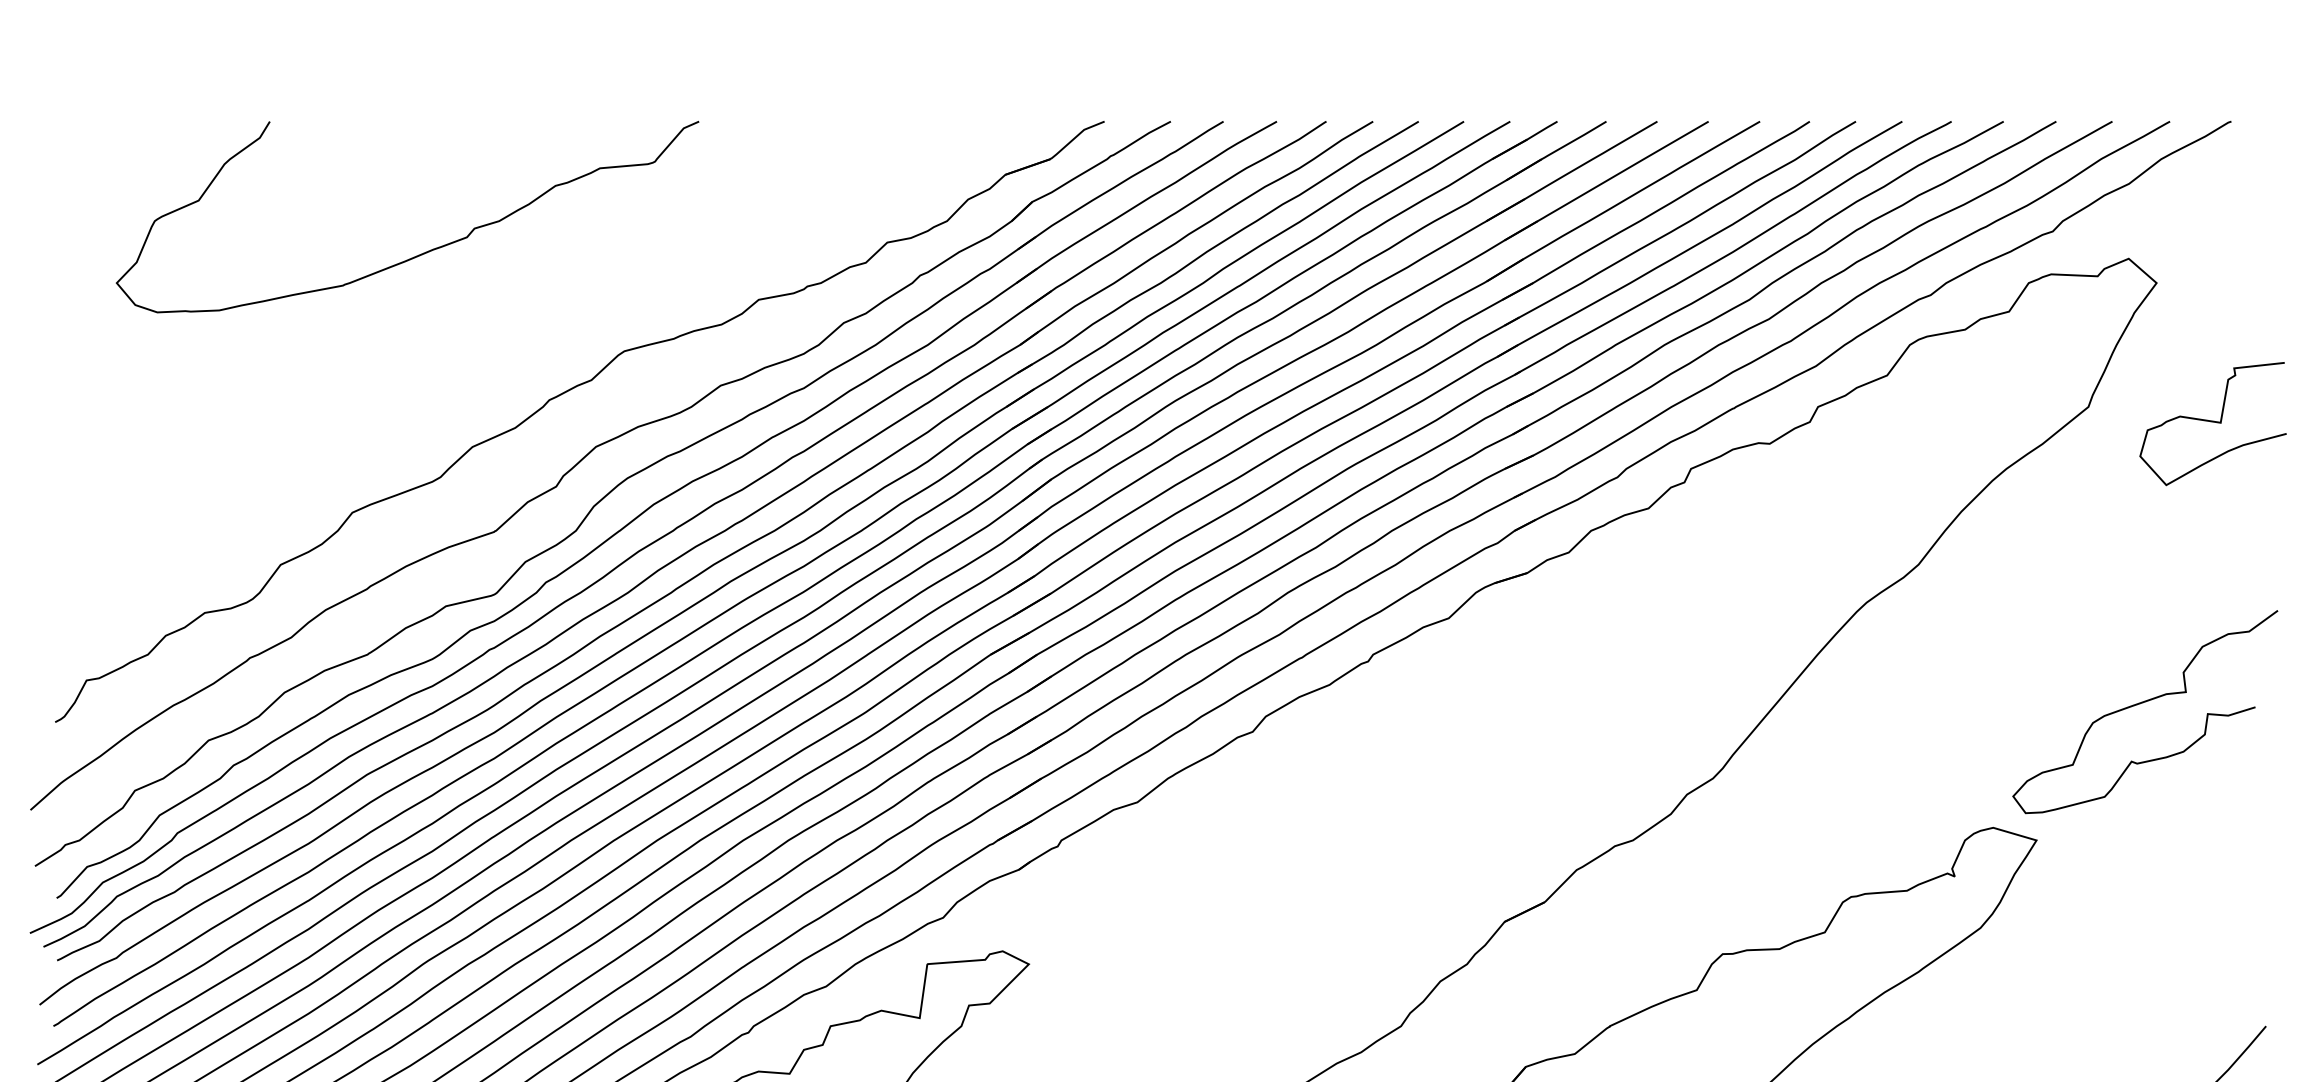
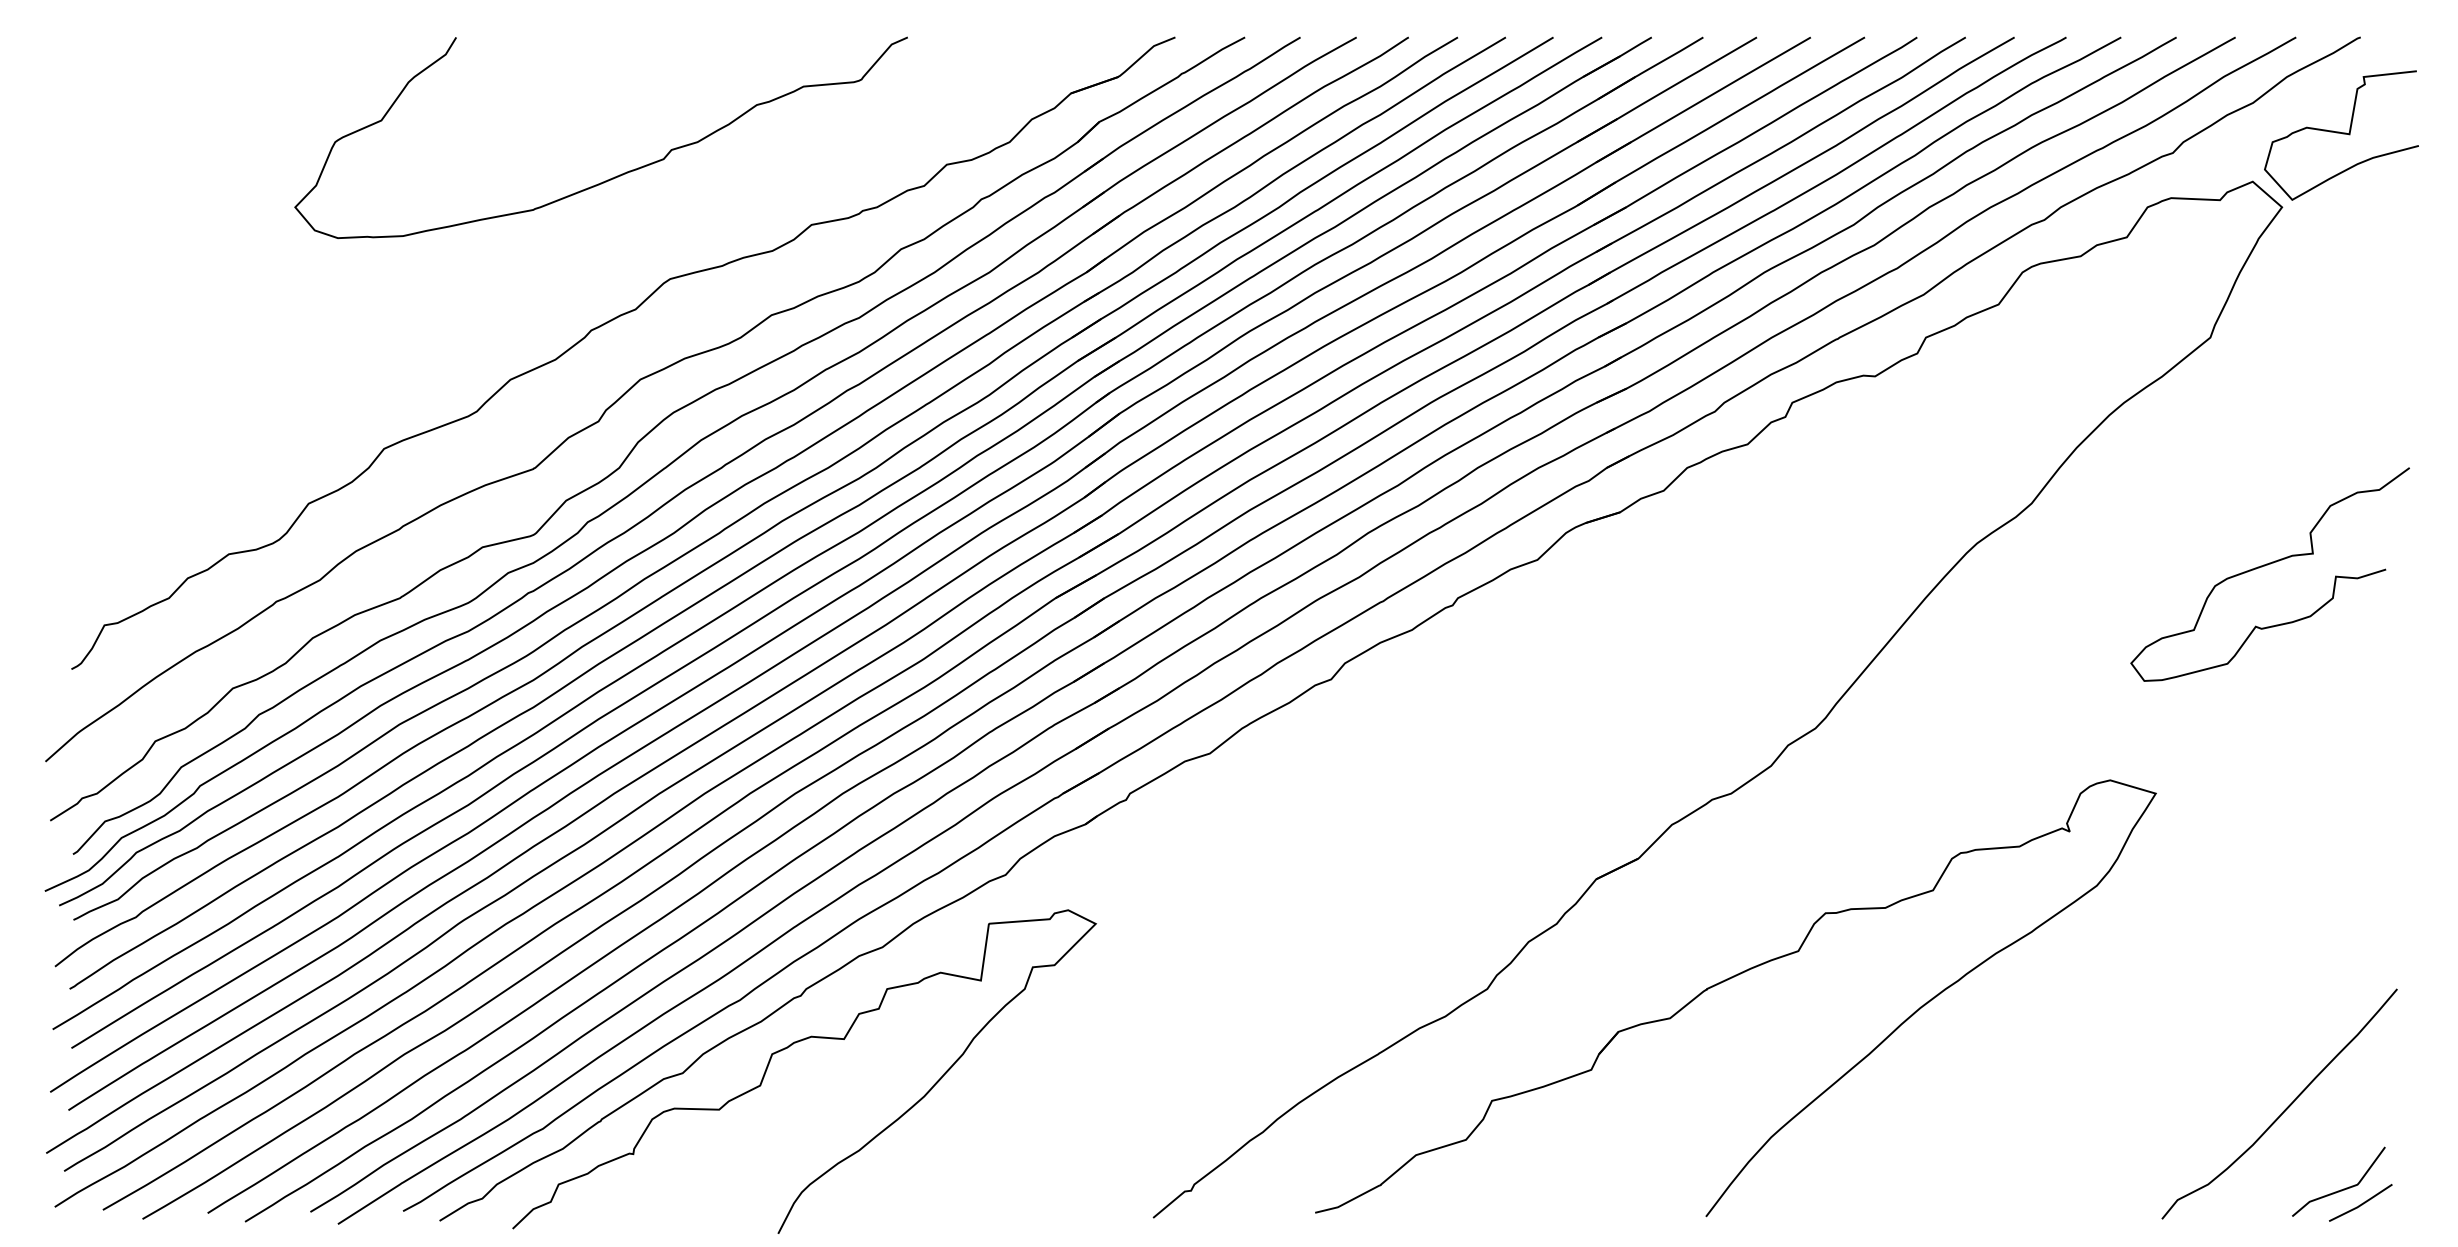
curve: (420, 253) -> (614, 176), moved
curve: (2214, 423) -> (2342, 134), moved
curve: (2140, 704) -> (2265, 566), moved

